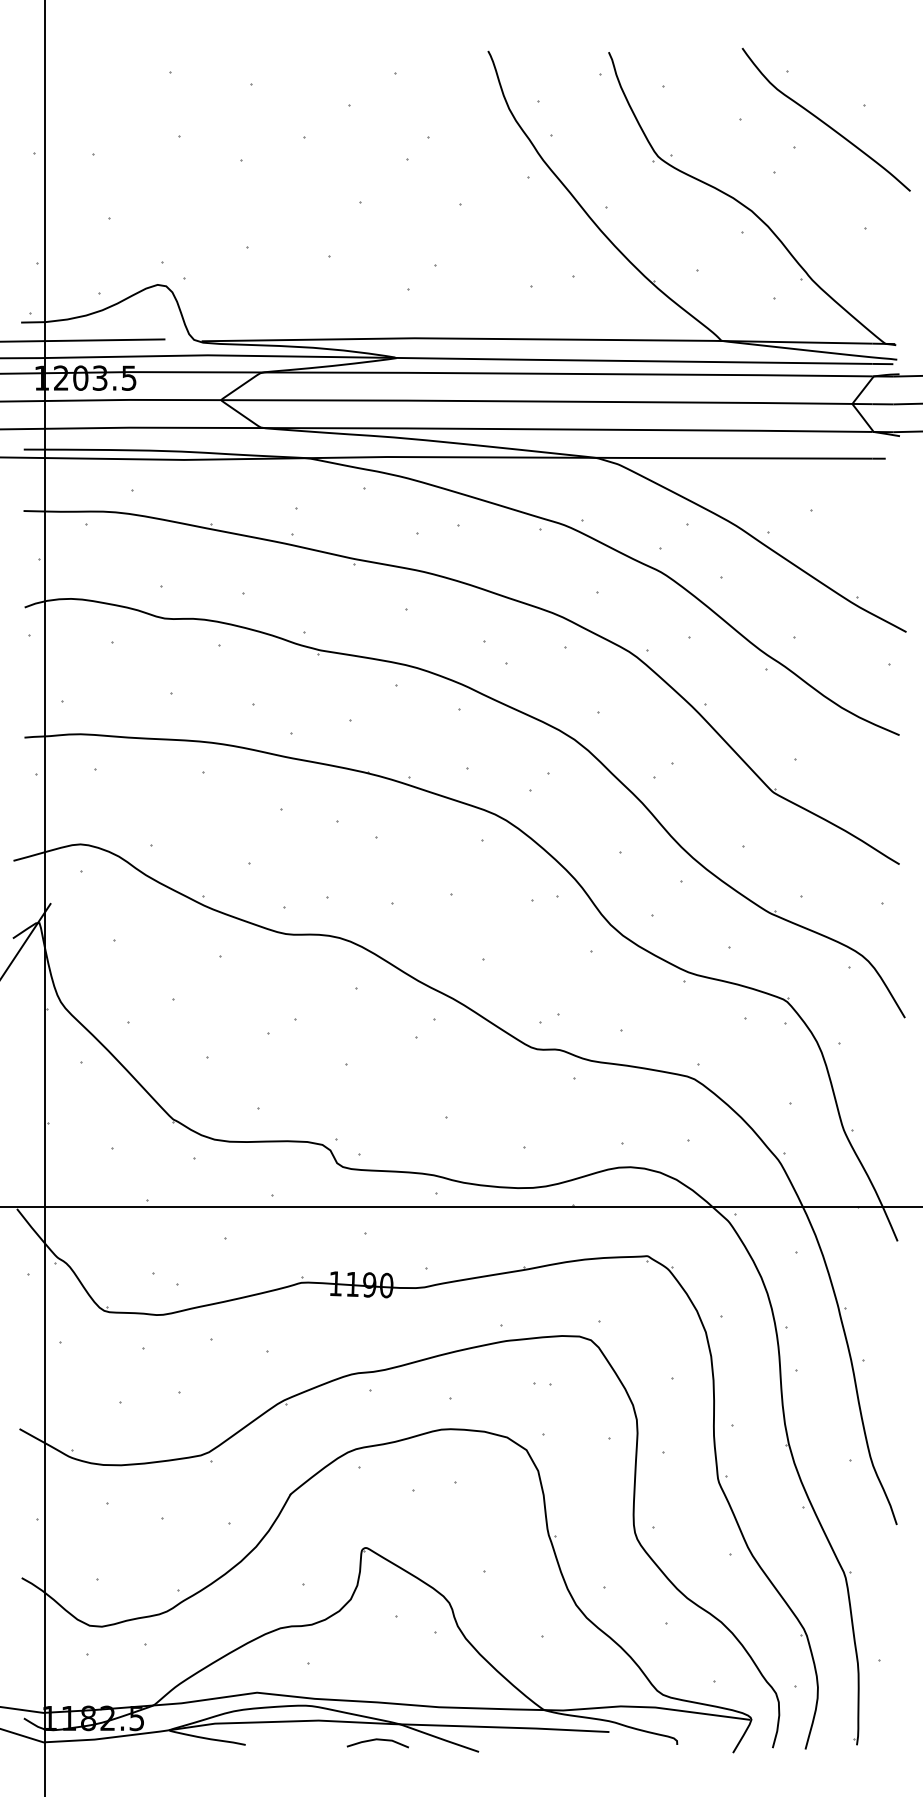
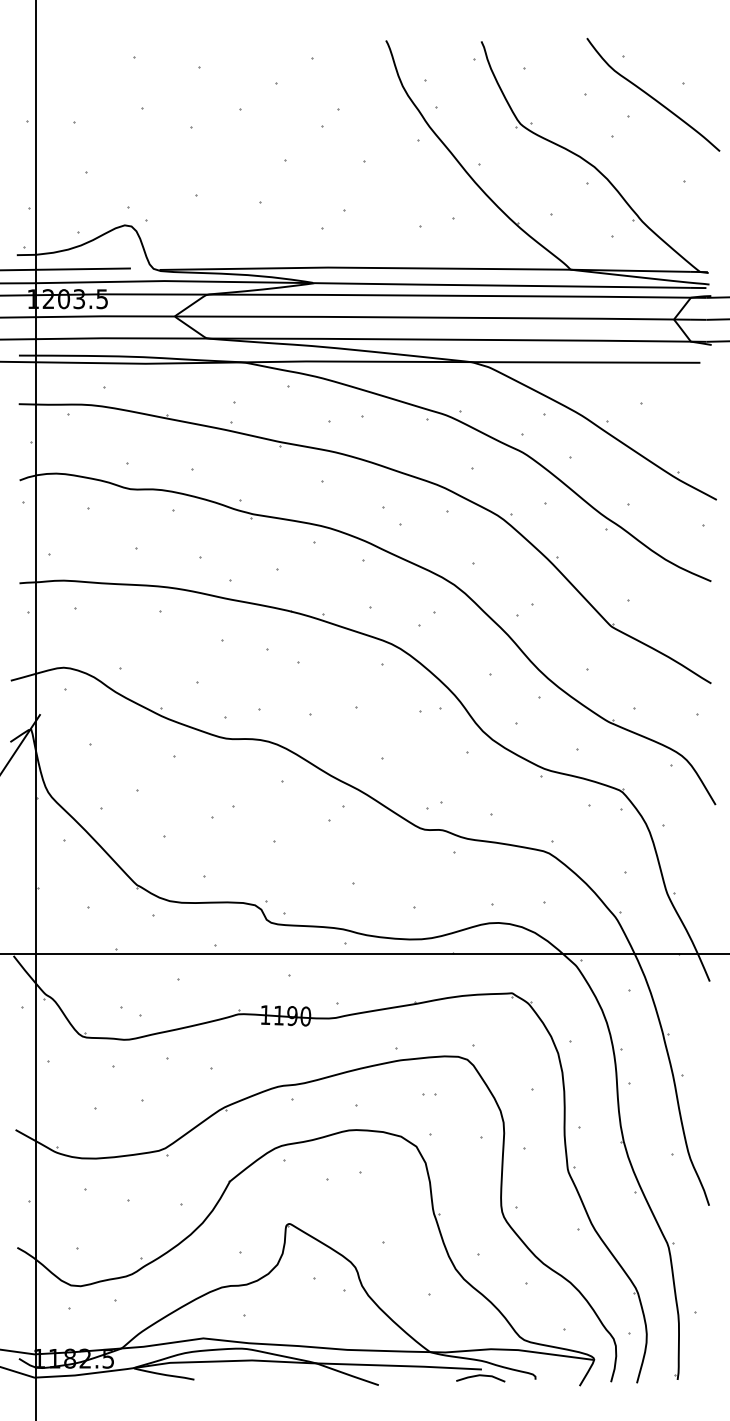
line: (377, 1740) -> (480, 1376), moved

